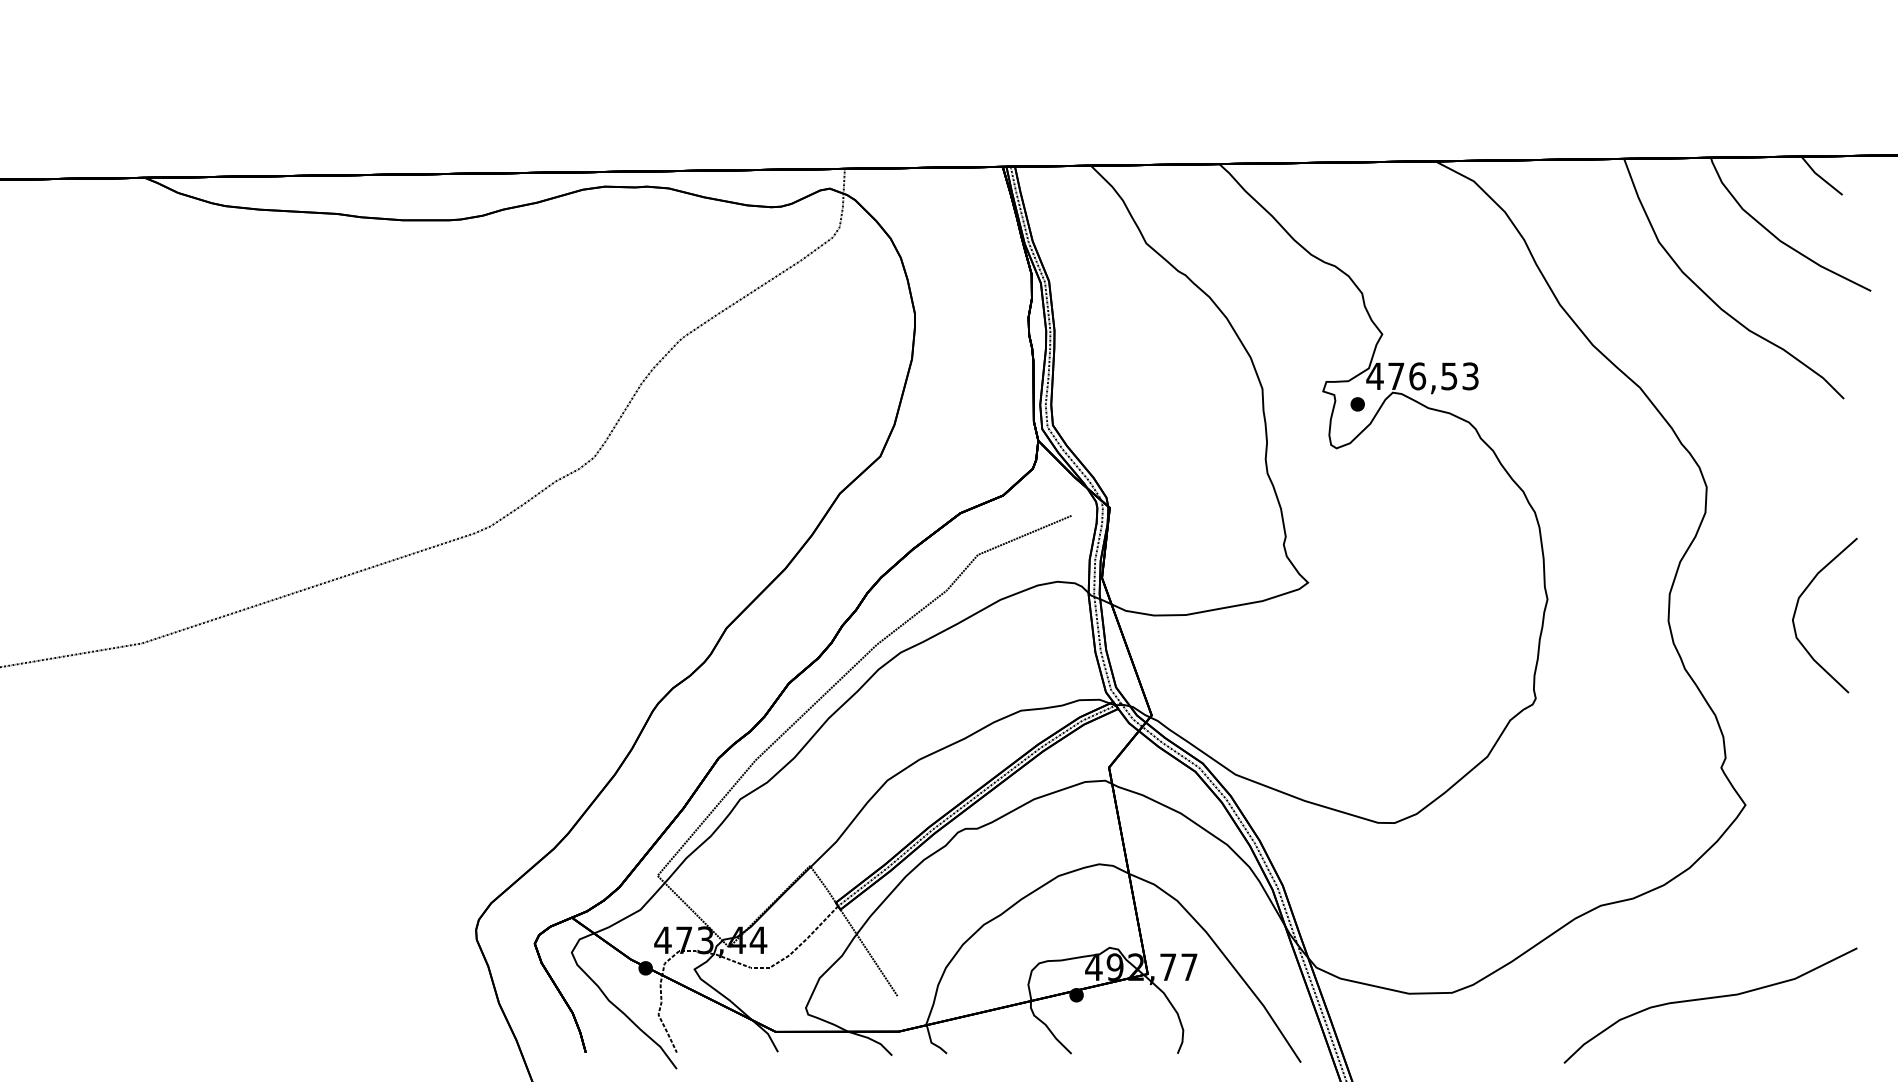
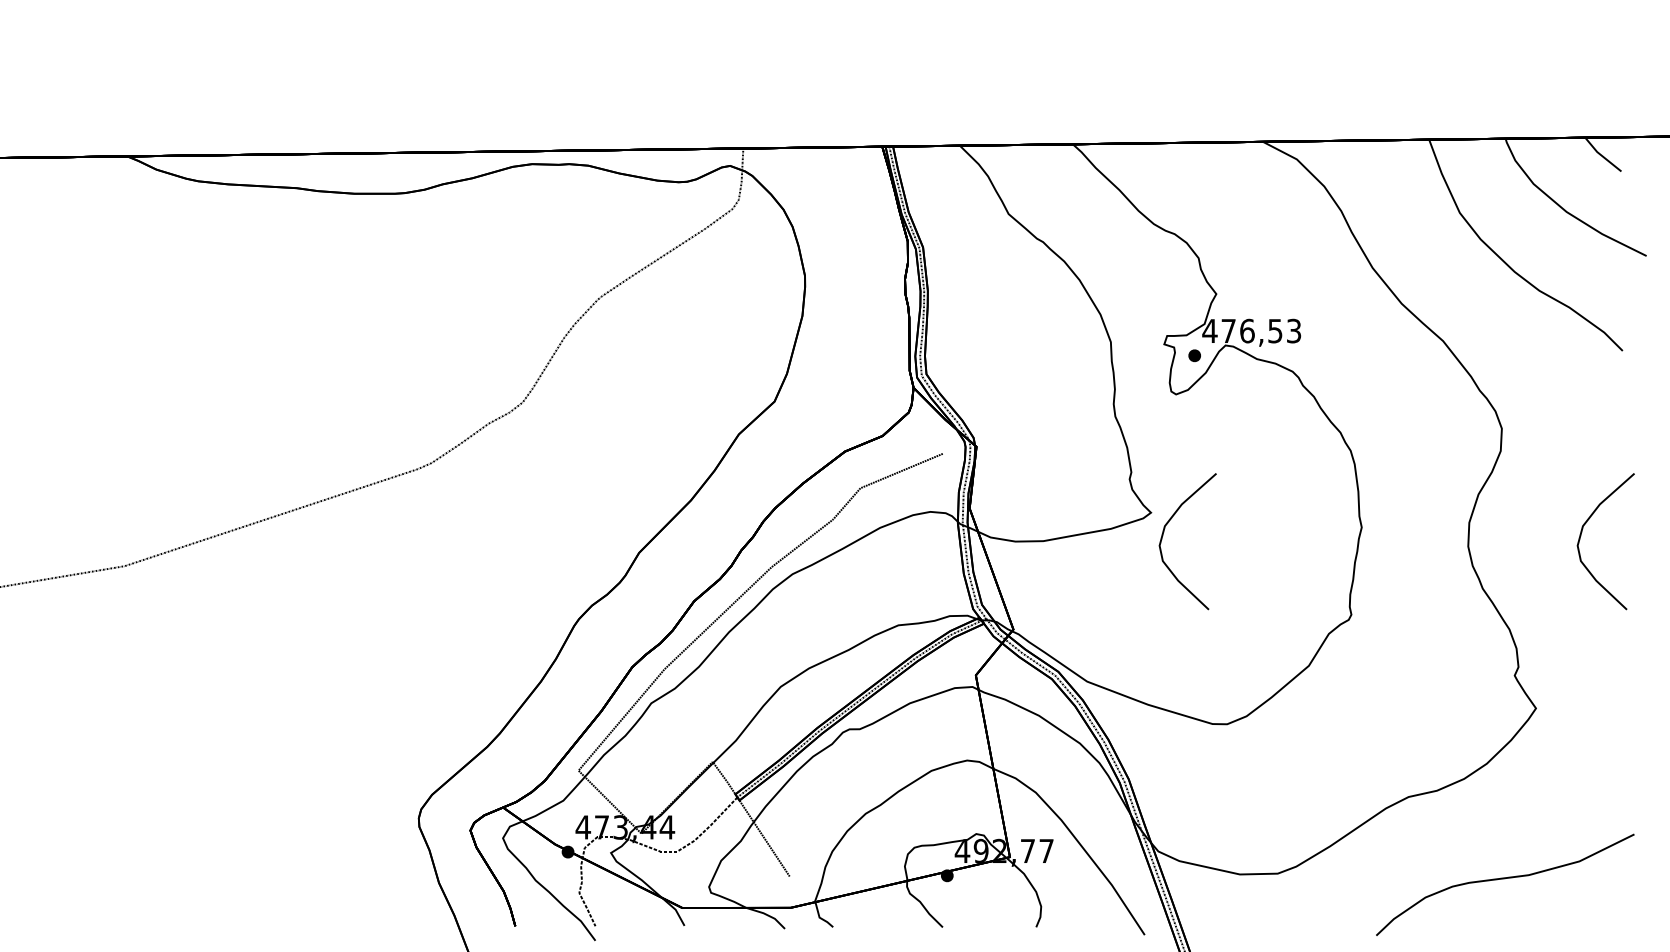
curve: (1322, 607) -> (1163, 534), added

